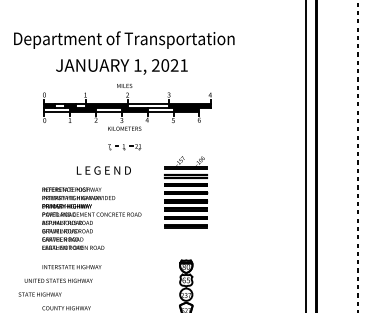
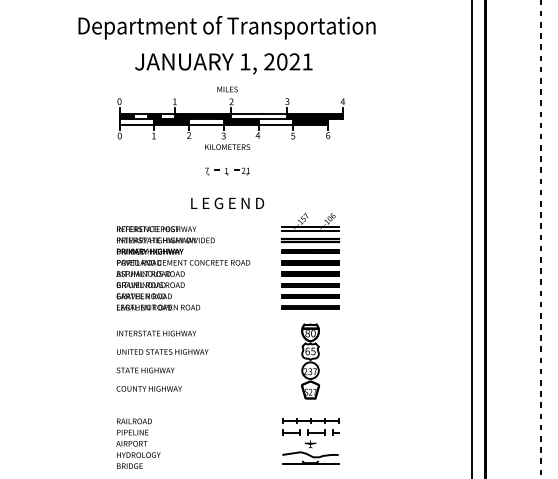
text: (103, 170) -> (227, 203), moved
part: (186, 192) -> (310, 261), moved
text: (58, 280) -> (162, 351), moved
text: (40, 294) -> (145, 370), moved

